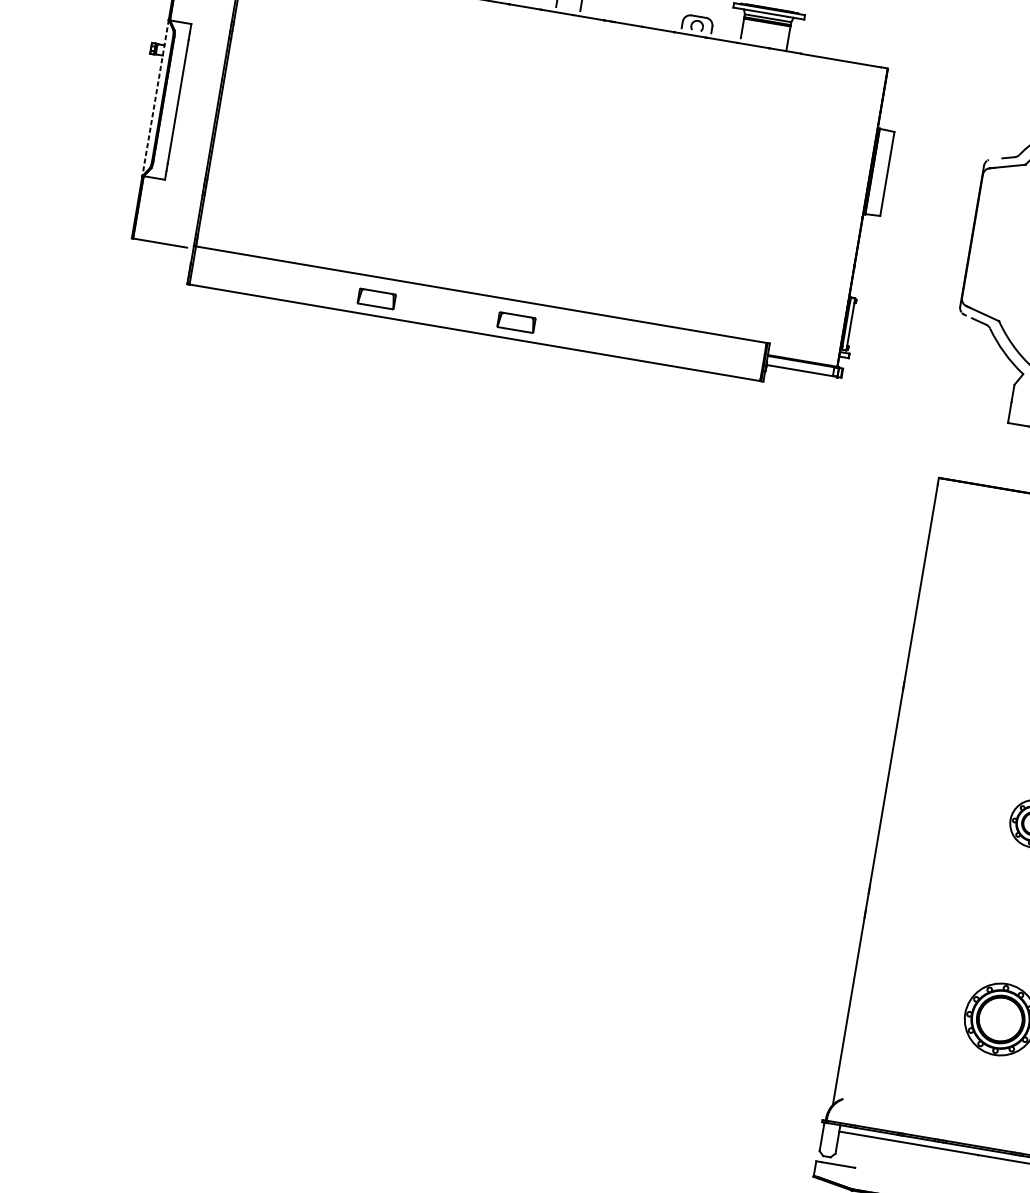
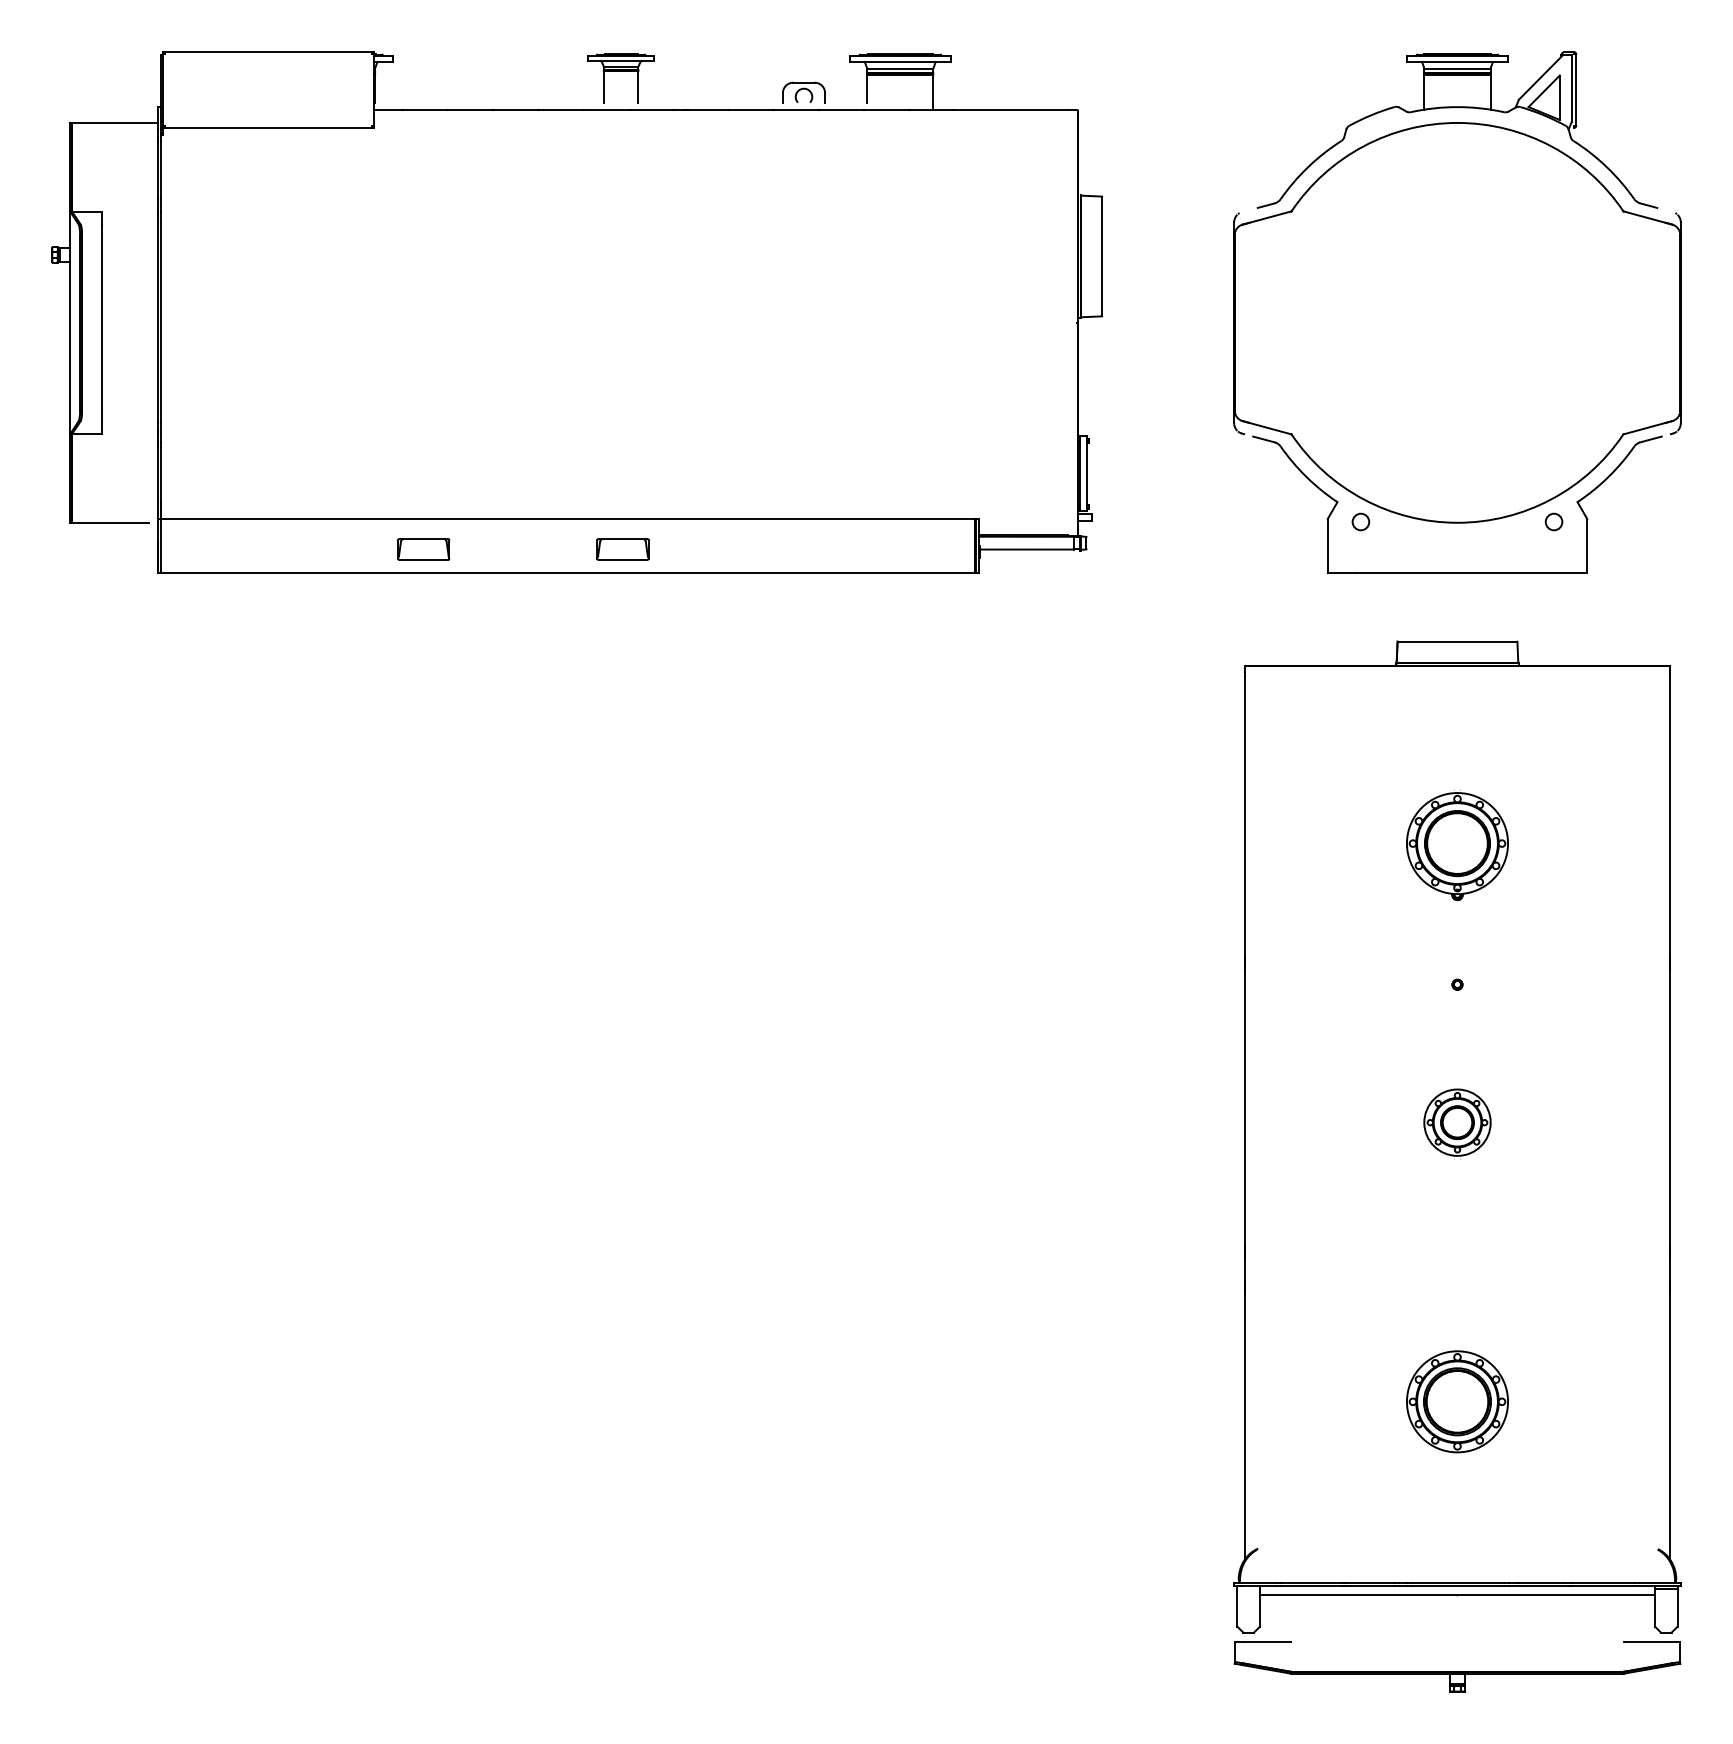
line: (155, 97) -> (70, 322), dashed -> solid

